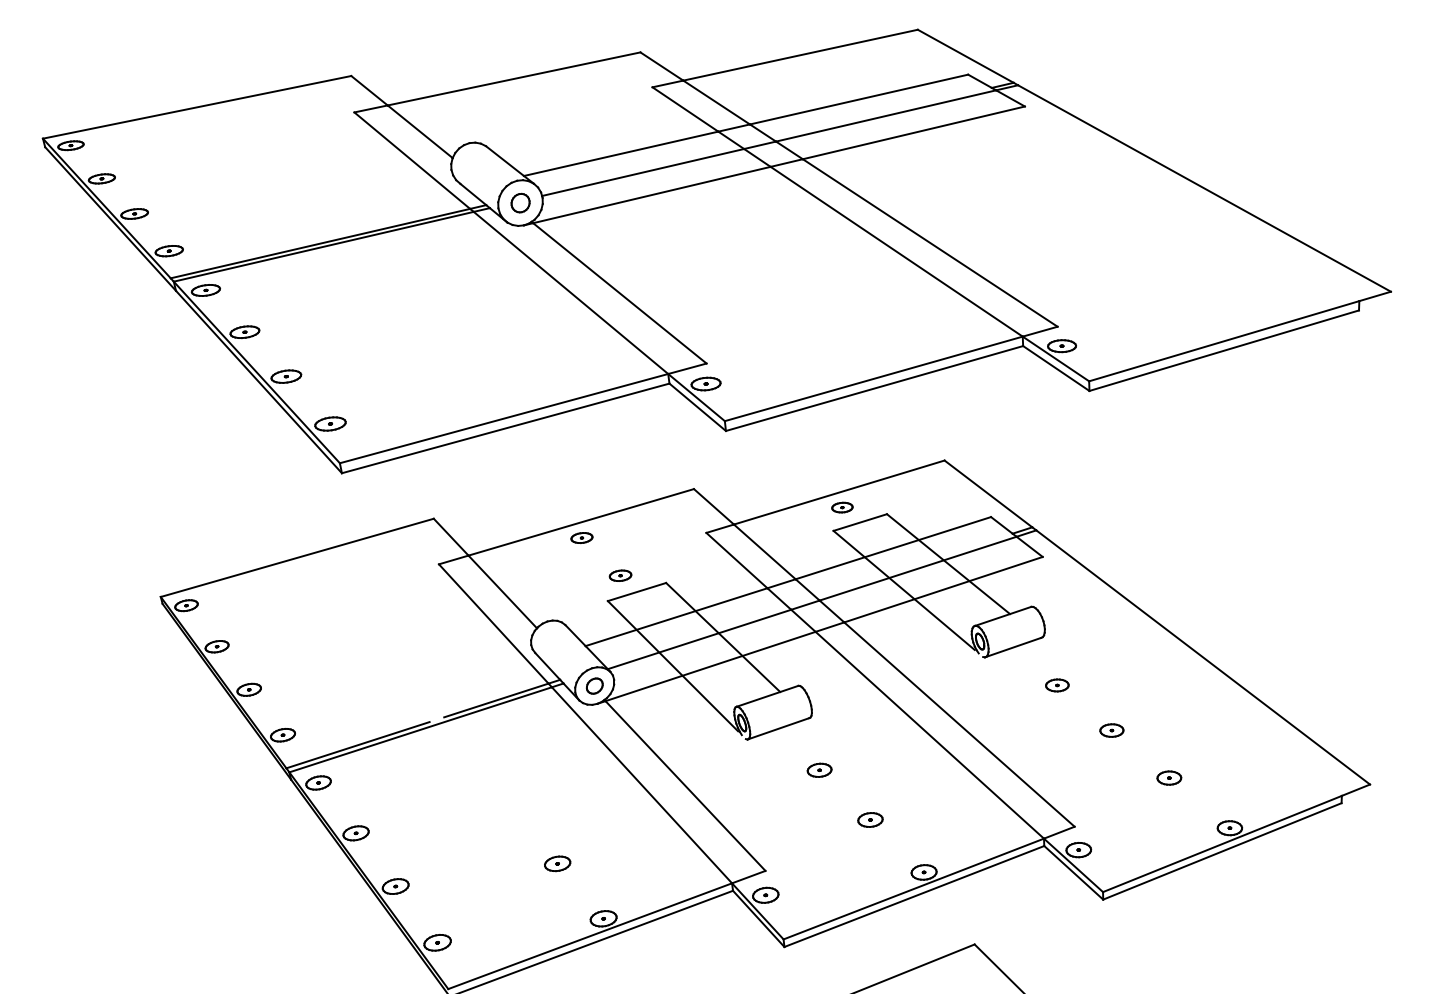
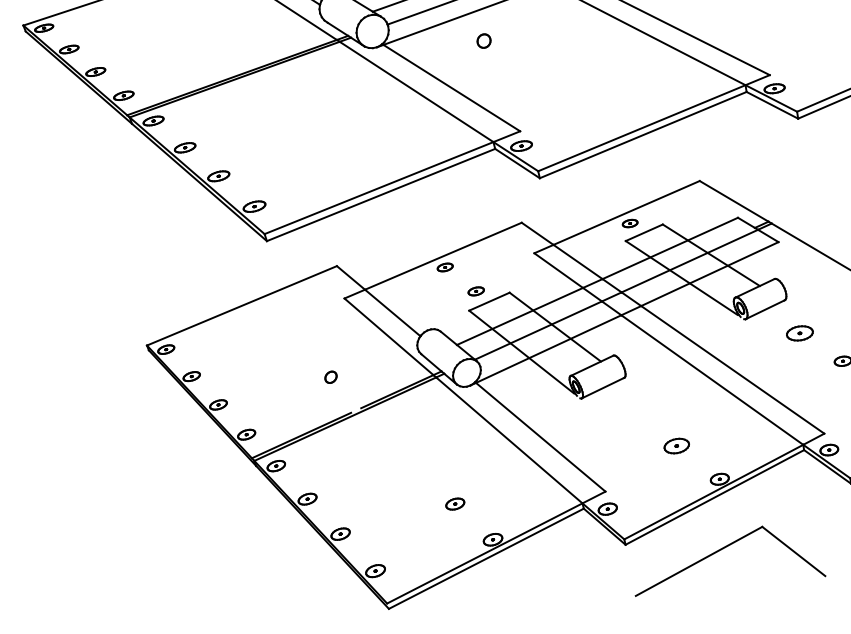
part: (520, 202) -> (483, 40), moved
part: (594, 685) -> (330, 376), moved
part: (1057, 685) -> (800, 333), size x1.6
part: (819, 769) -> (635, 414), removed
part: (870, 819) -> (676, 445), size x1.4

